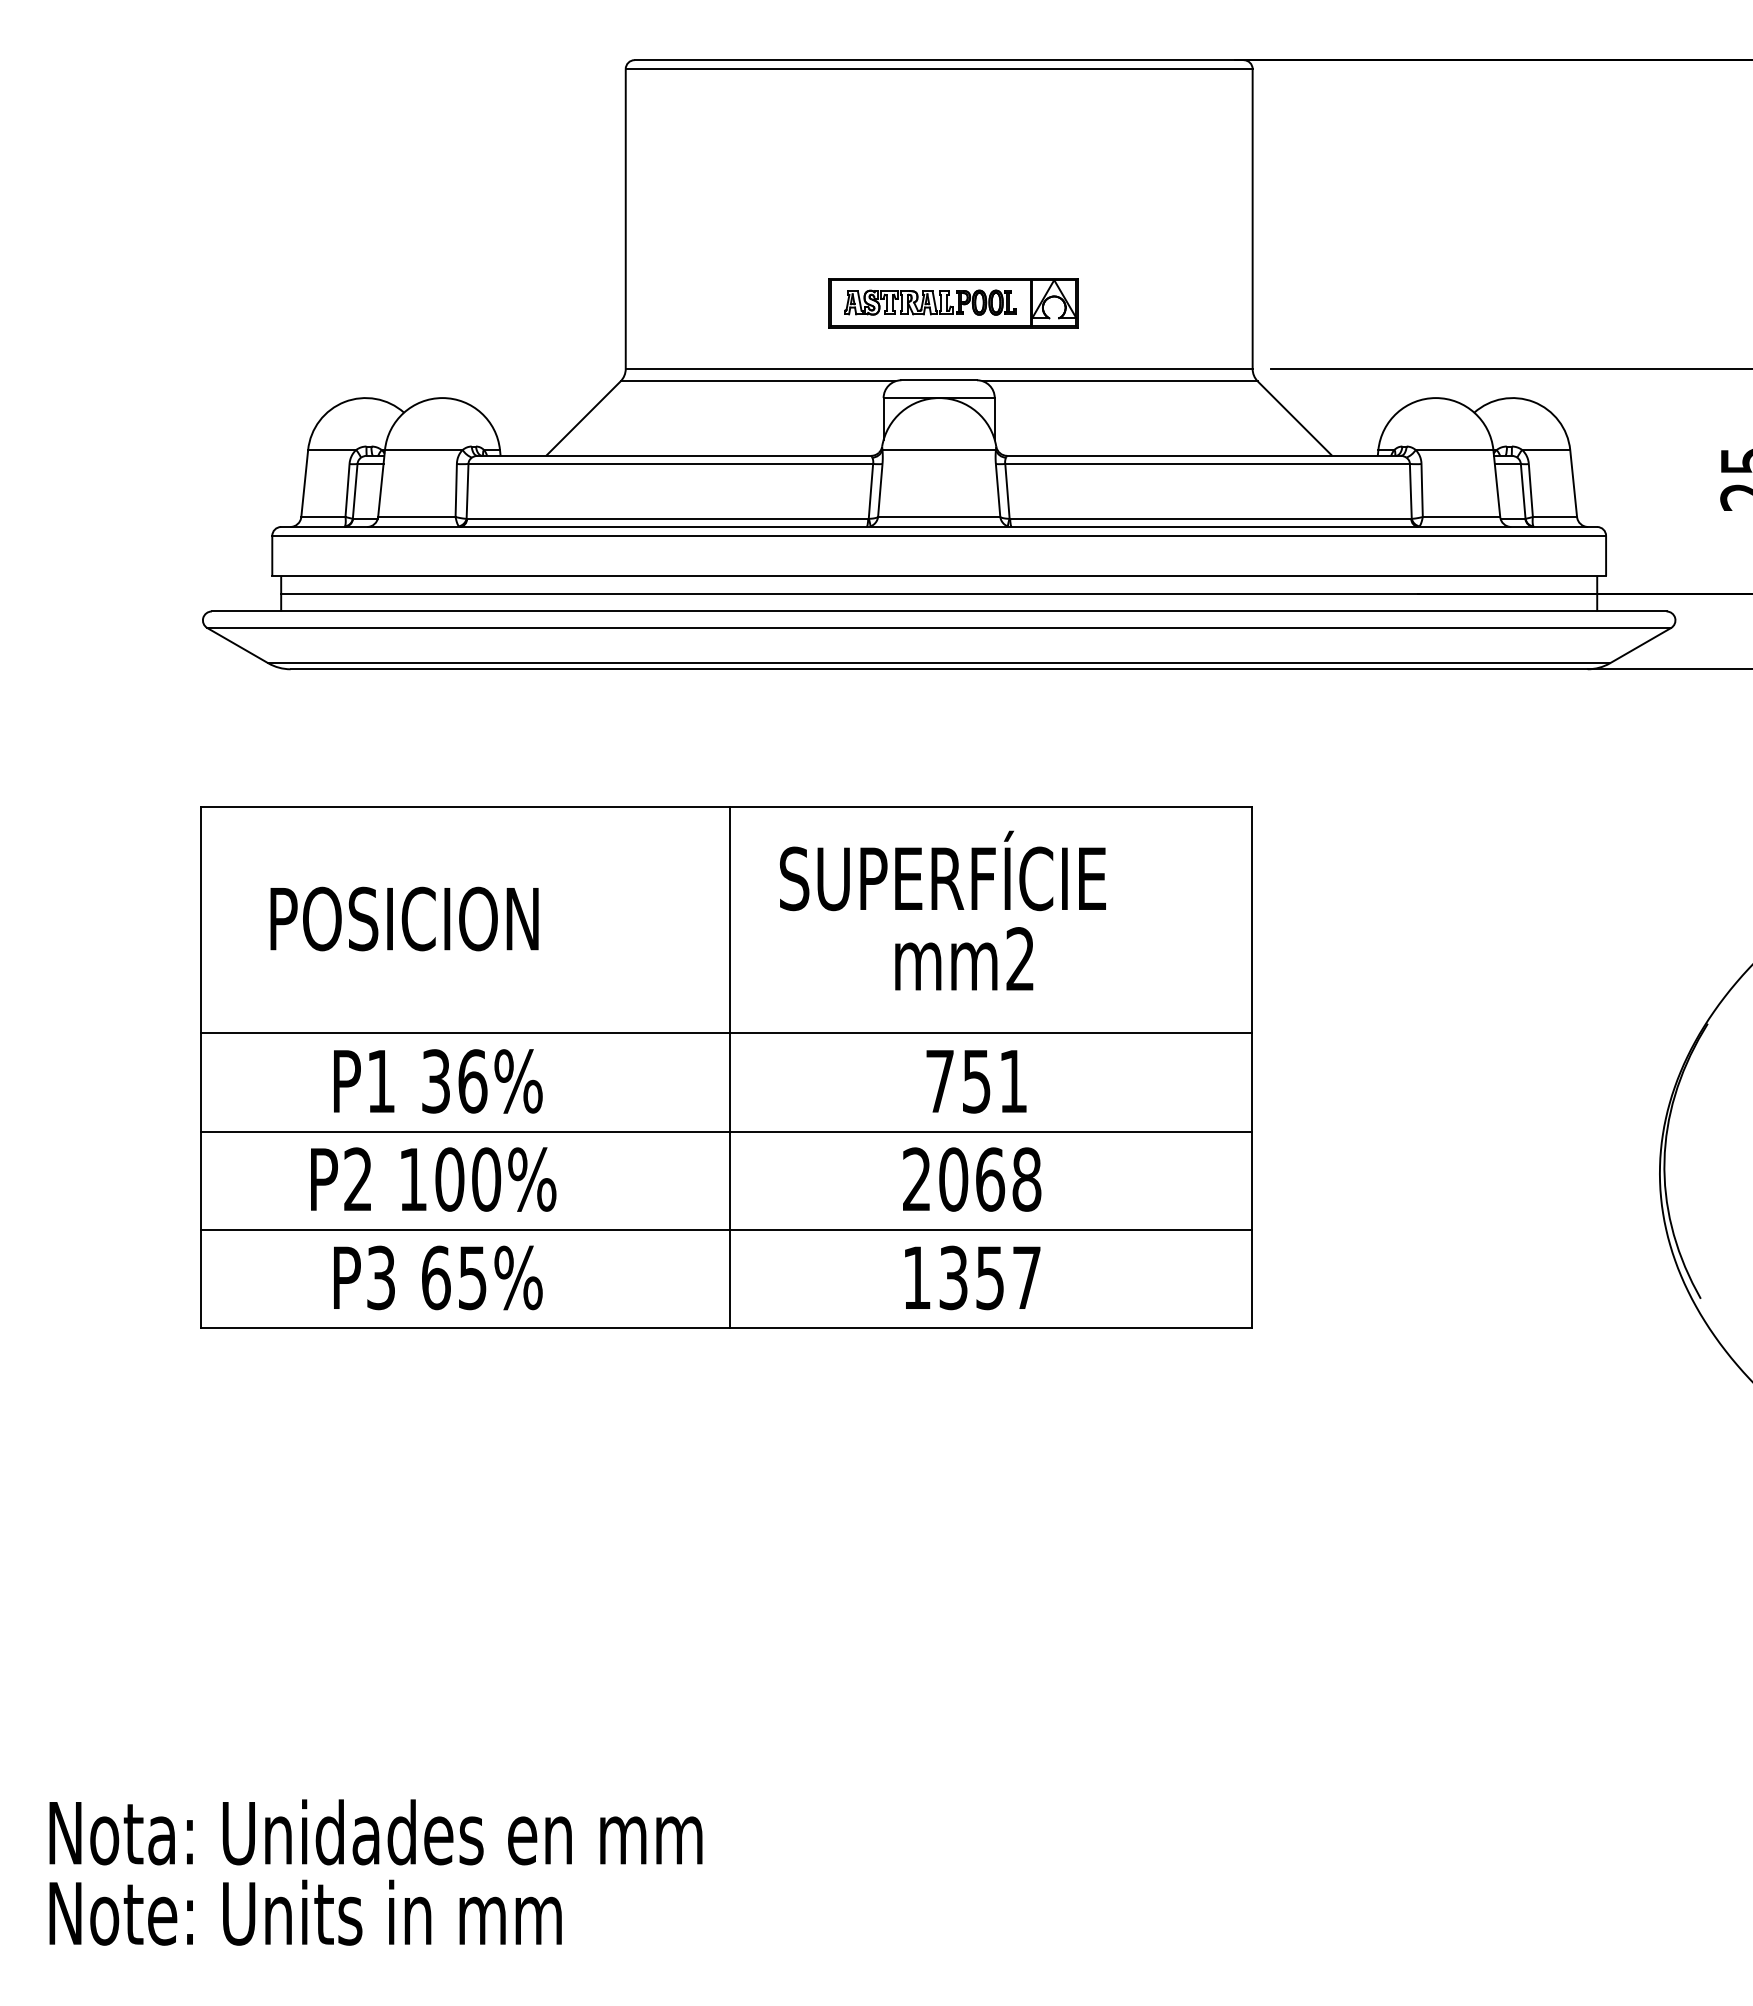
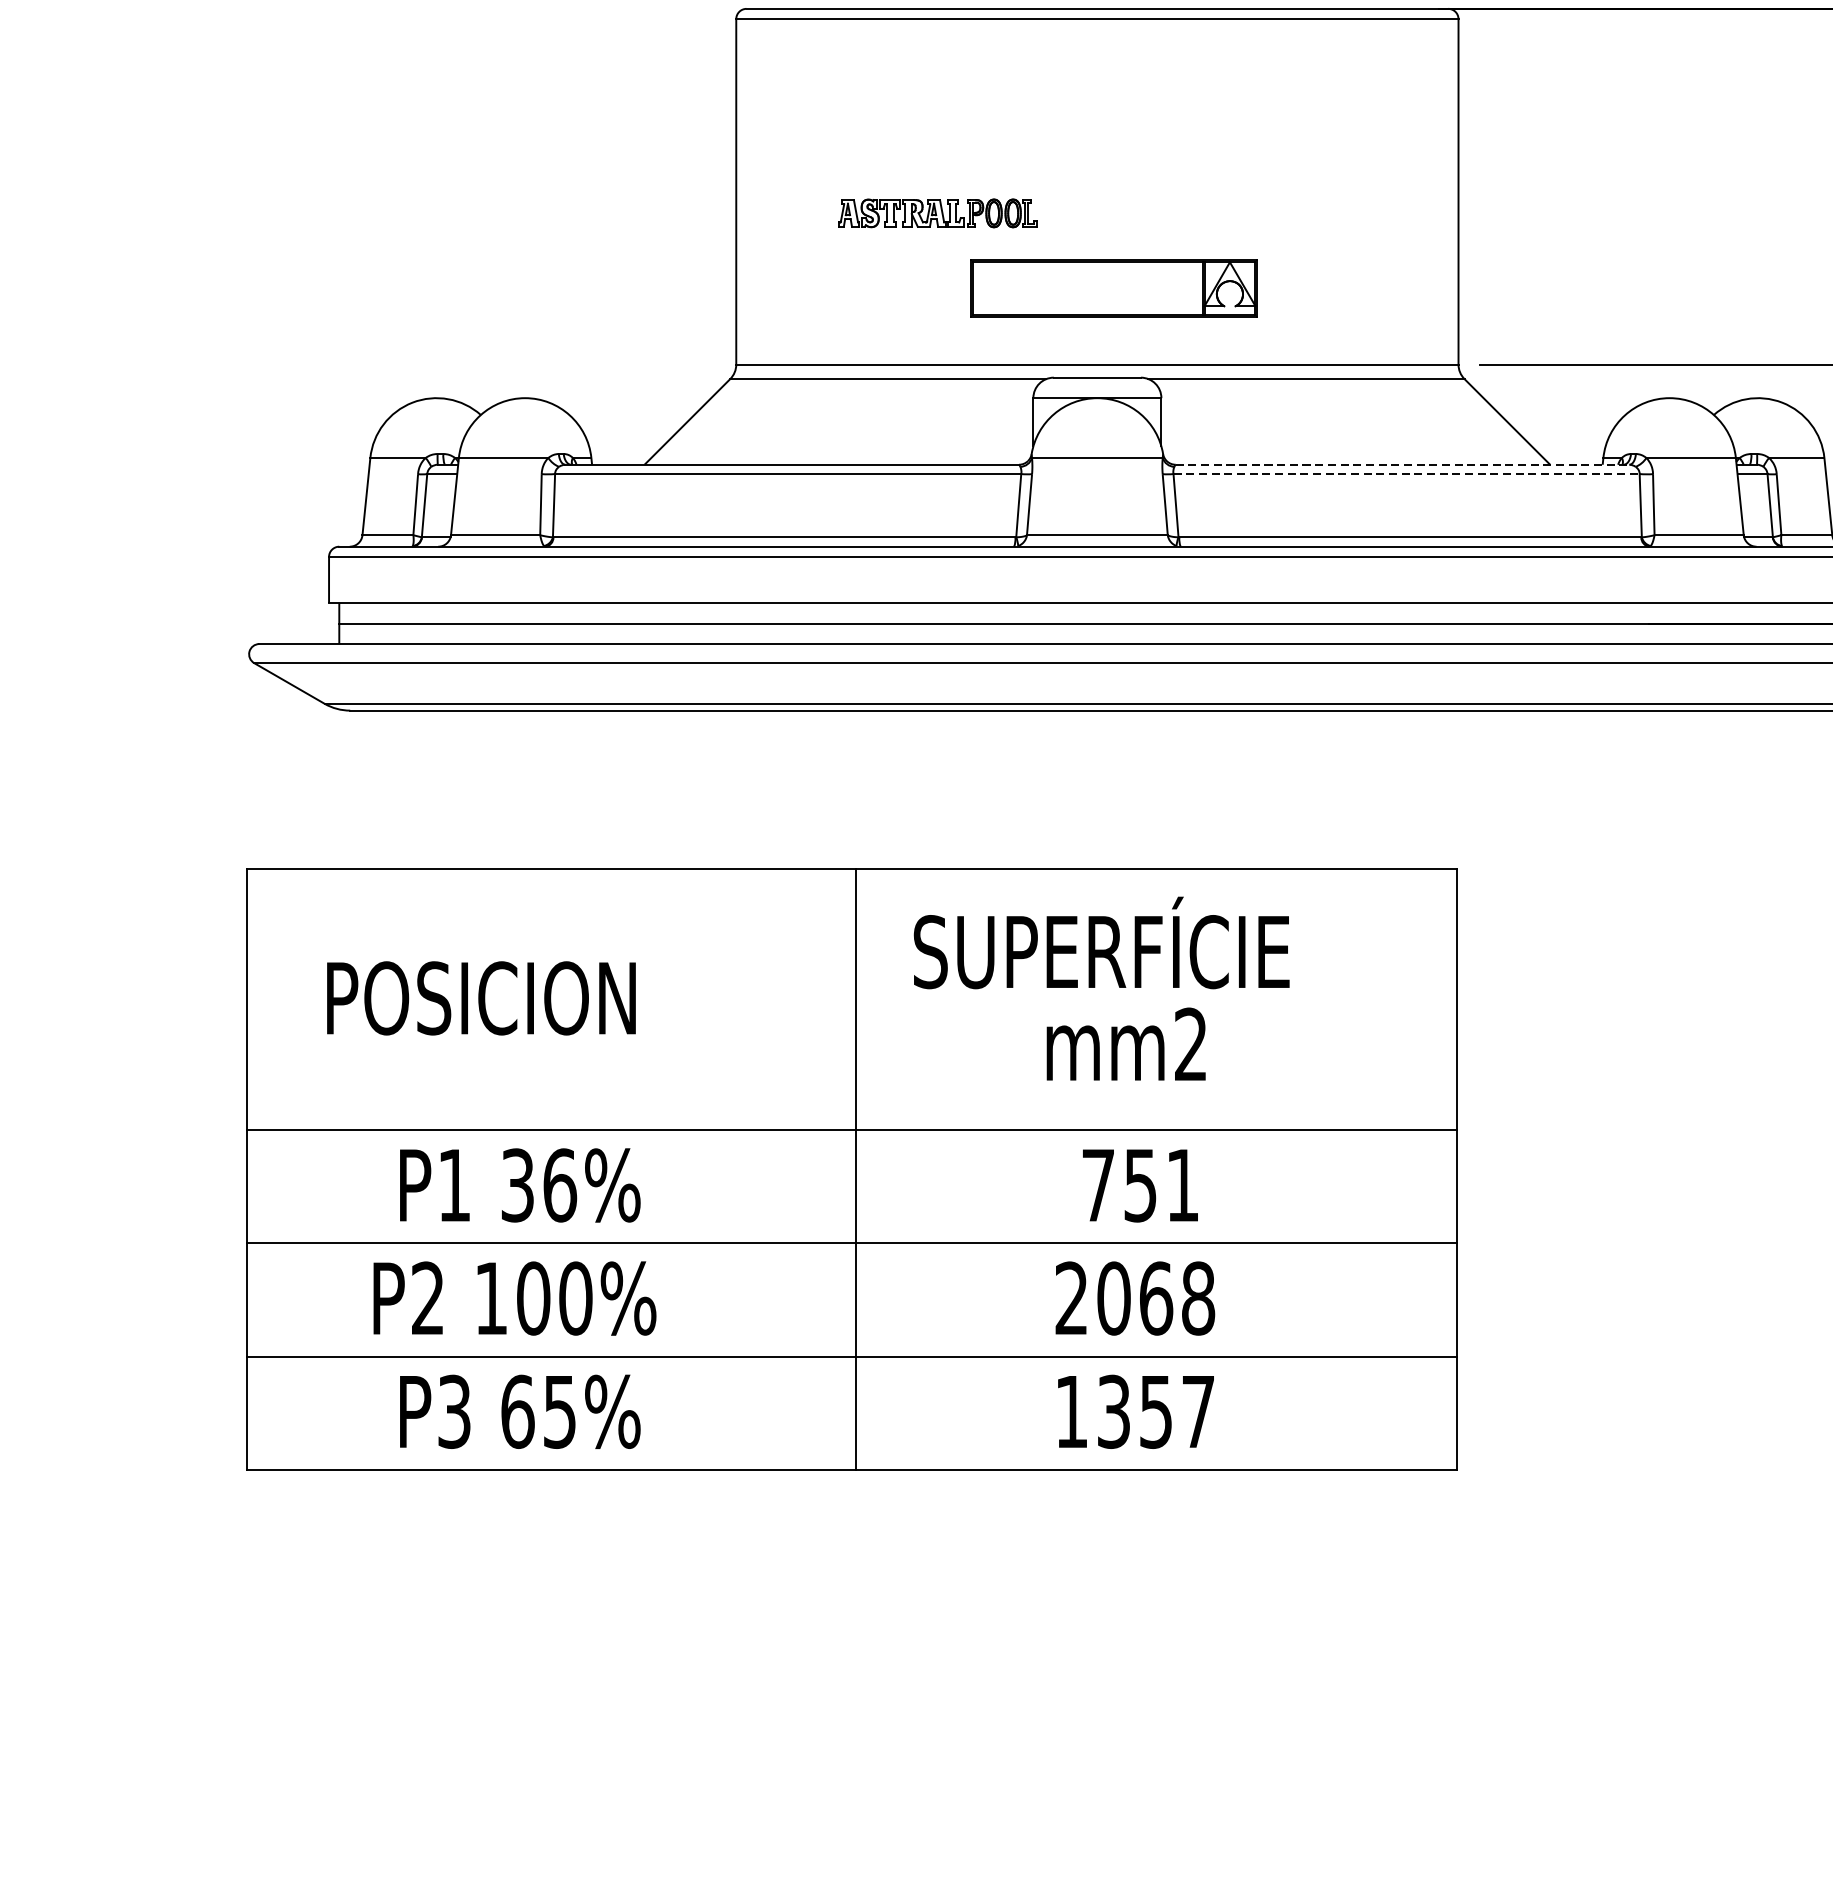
part: (930, 302) -> (937, 213), moved
line: (1204, 455) -> (1403, 464), solid -> dashed
line: (1208, 463) -> (1407, 473), solid -> dashed

